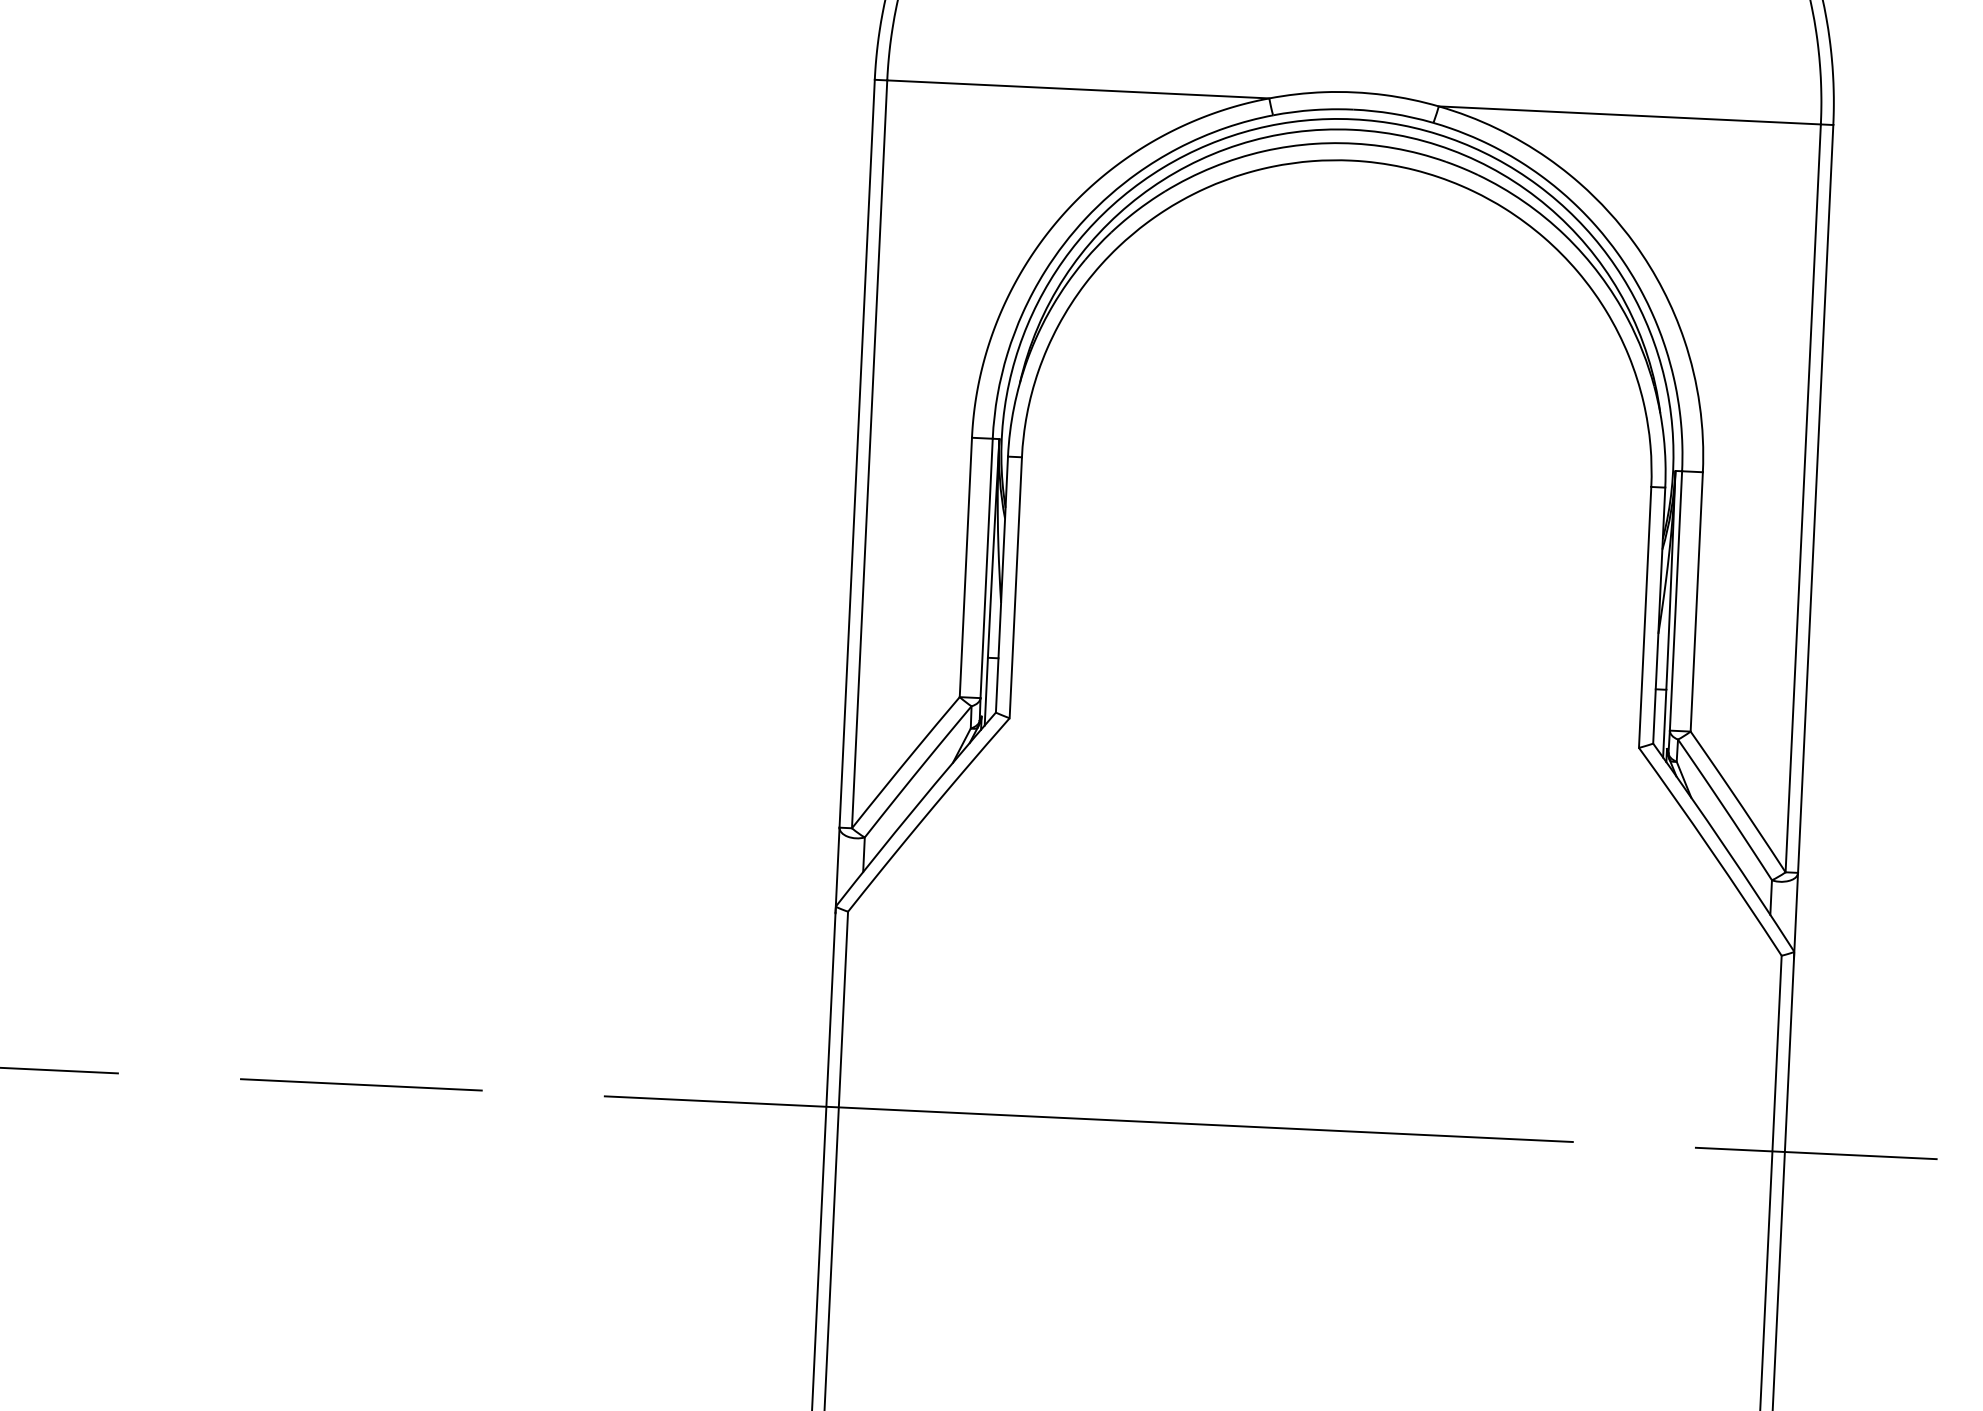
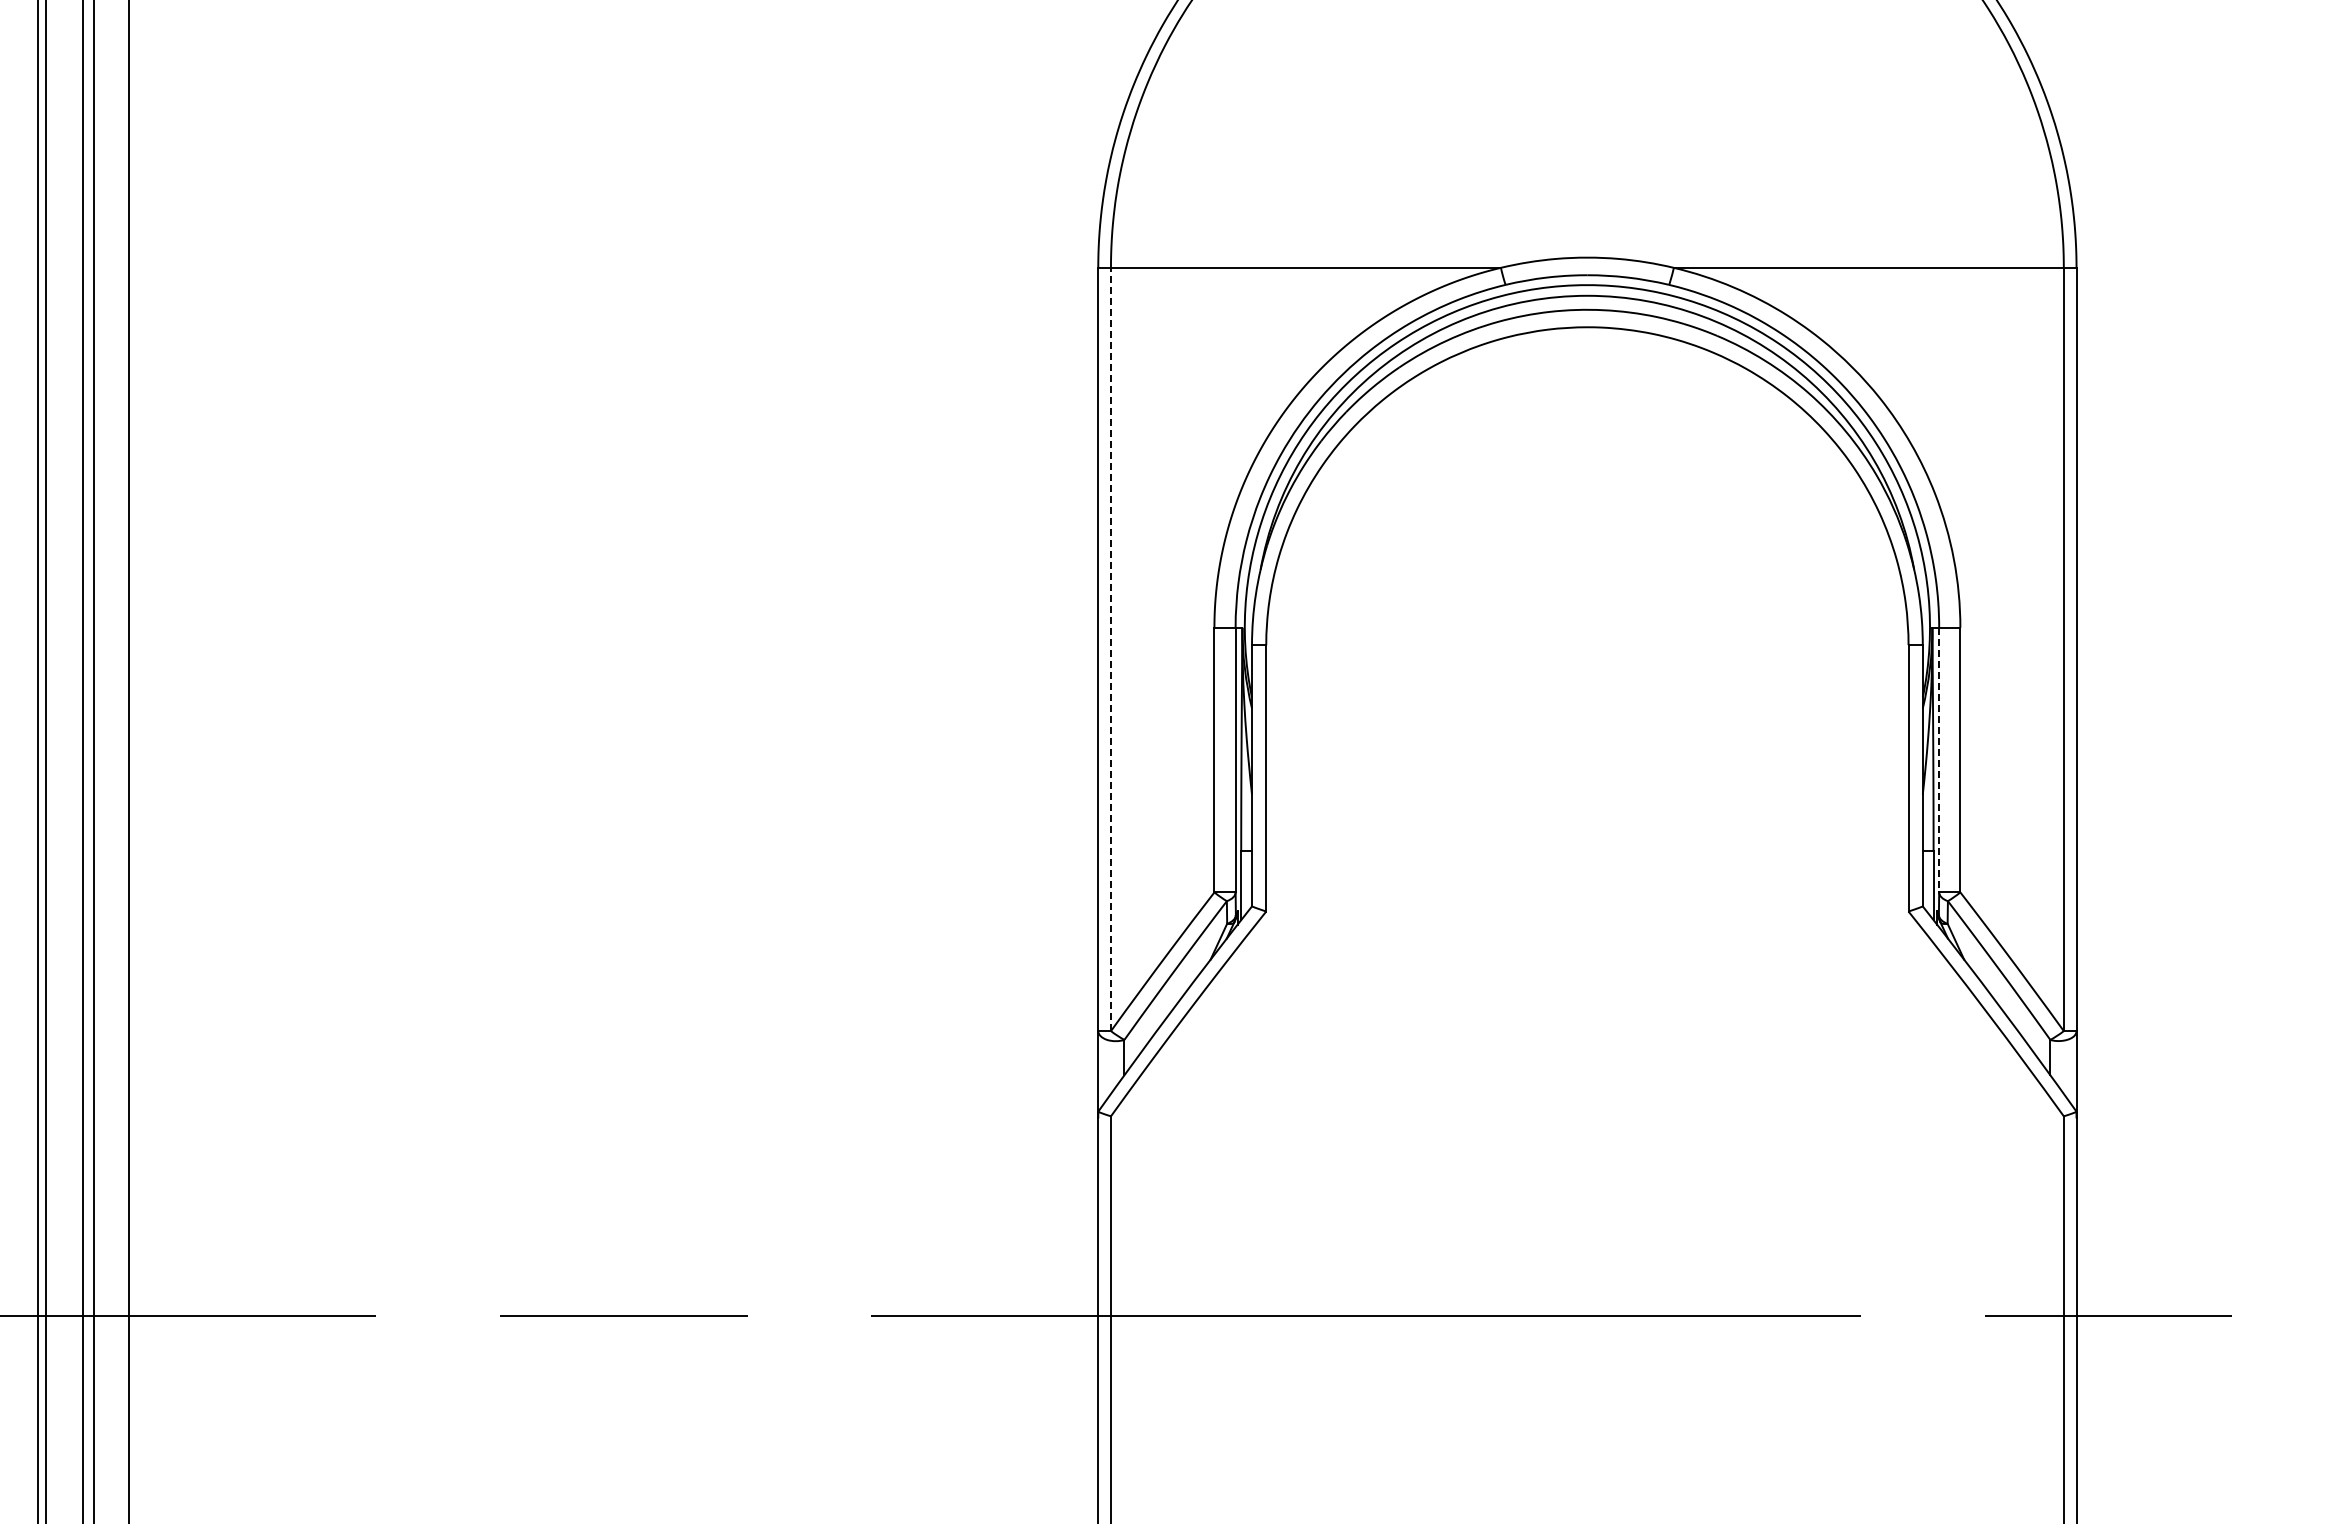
line: (869, 454) -> (1110, 649), solid -> dashed
line: (1676, 601) -> (1939, 760), solid -> dashed

